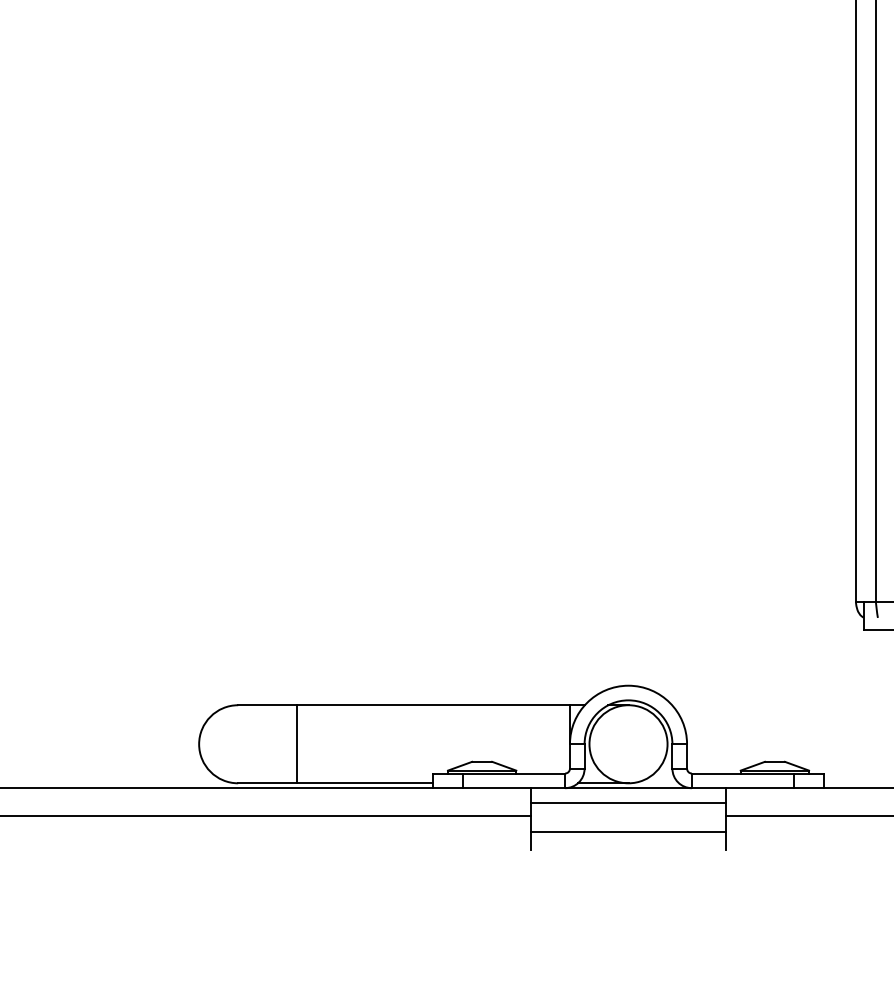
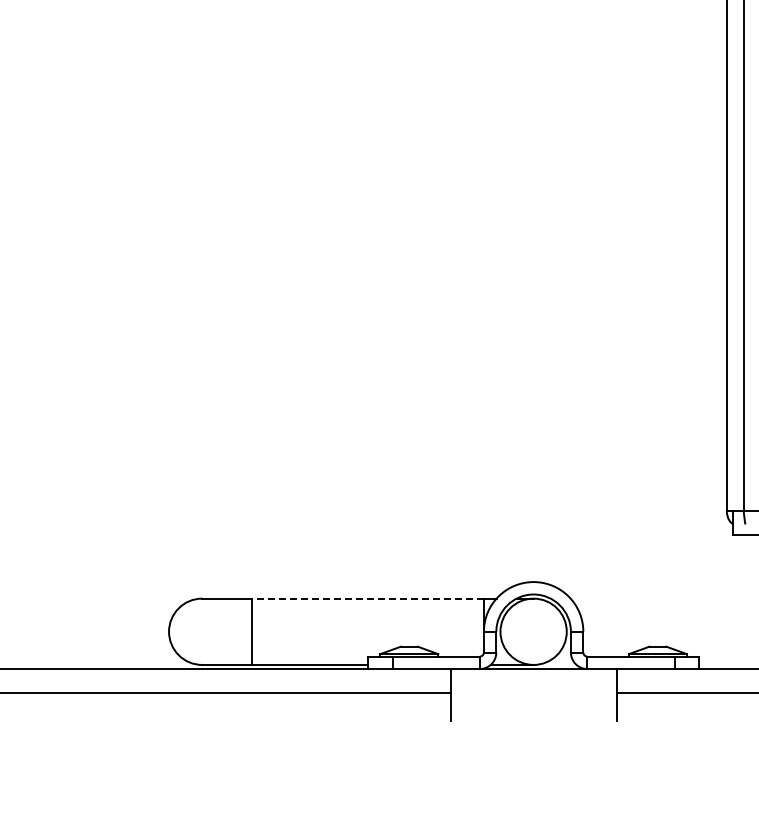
line: (432, 705) -> (367, 598), solid -> dashed
line: (628, 802) -> (533, 681), removed
line: (628, 832) -> (533, 706), removed

